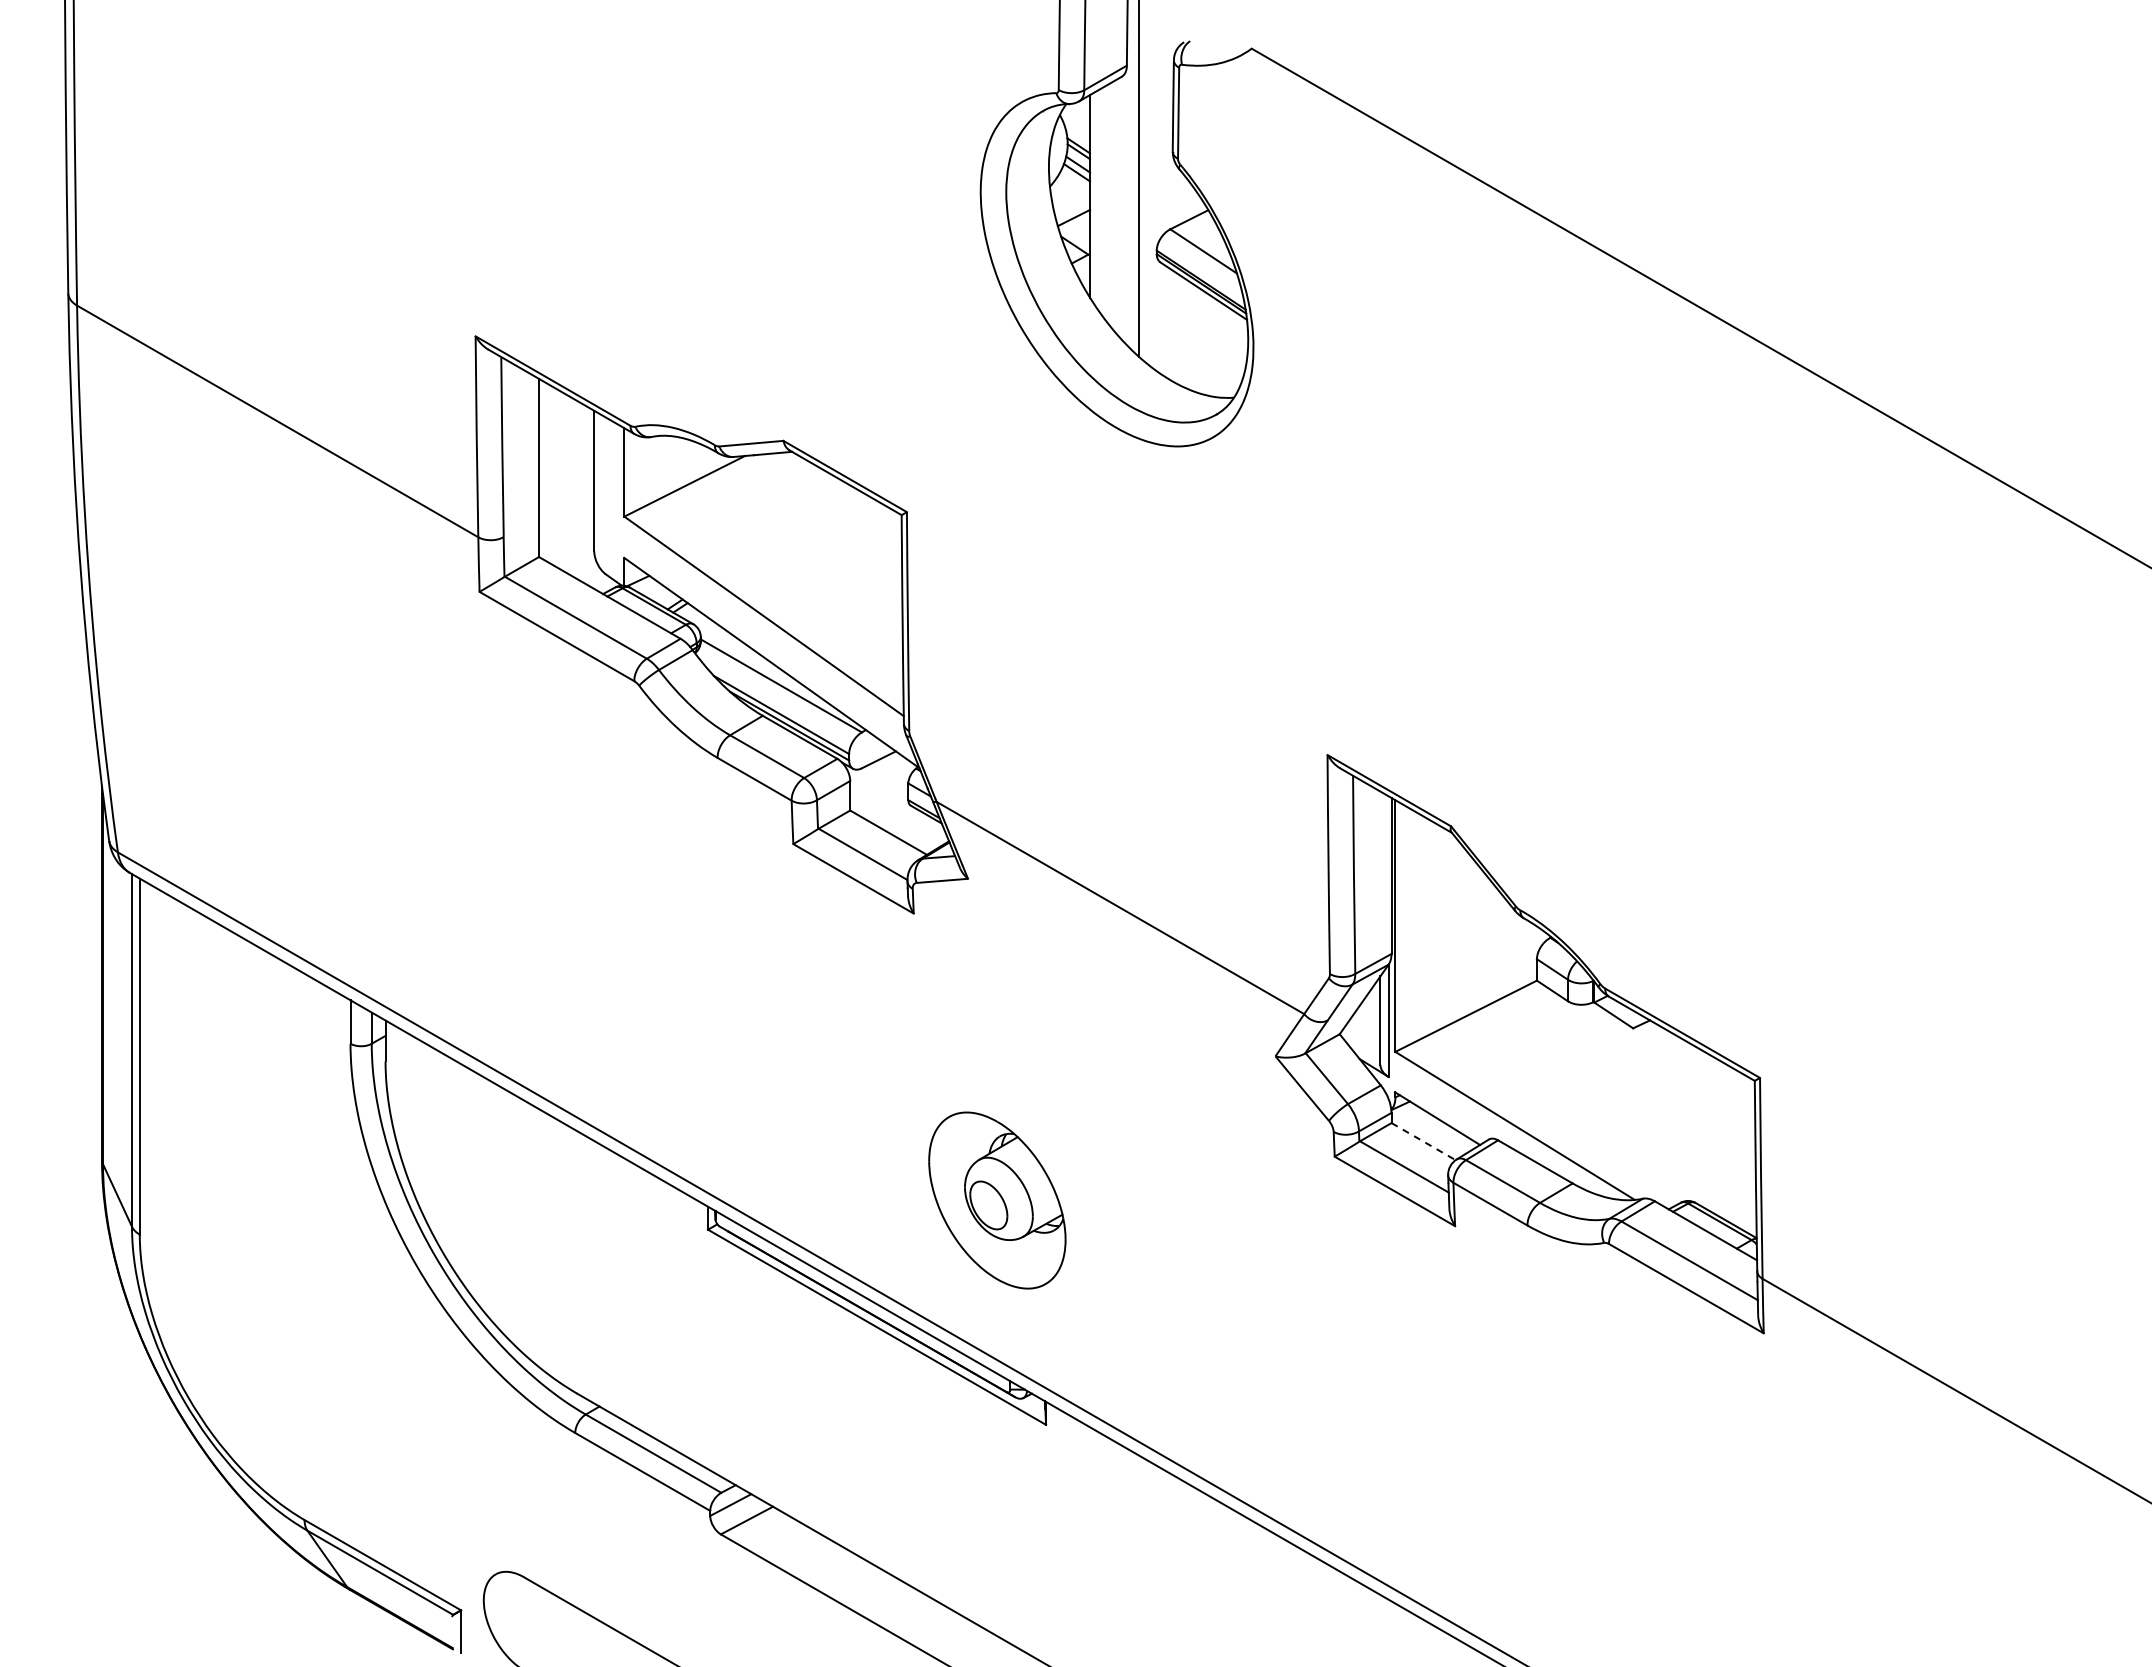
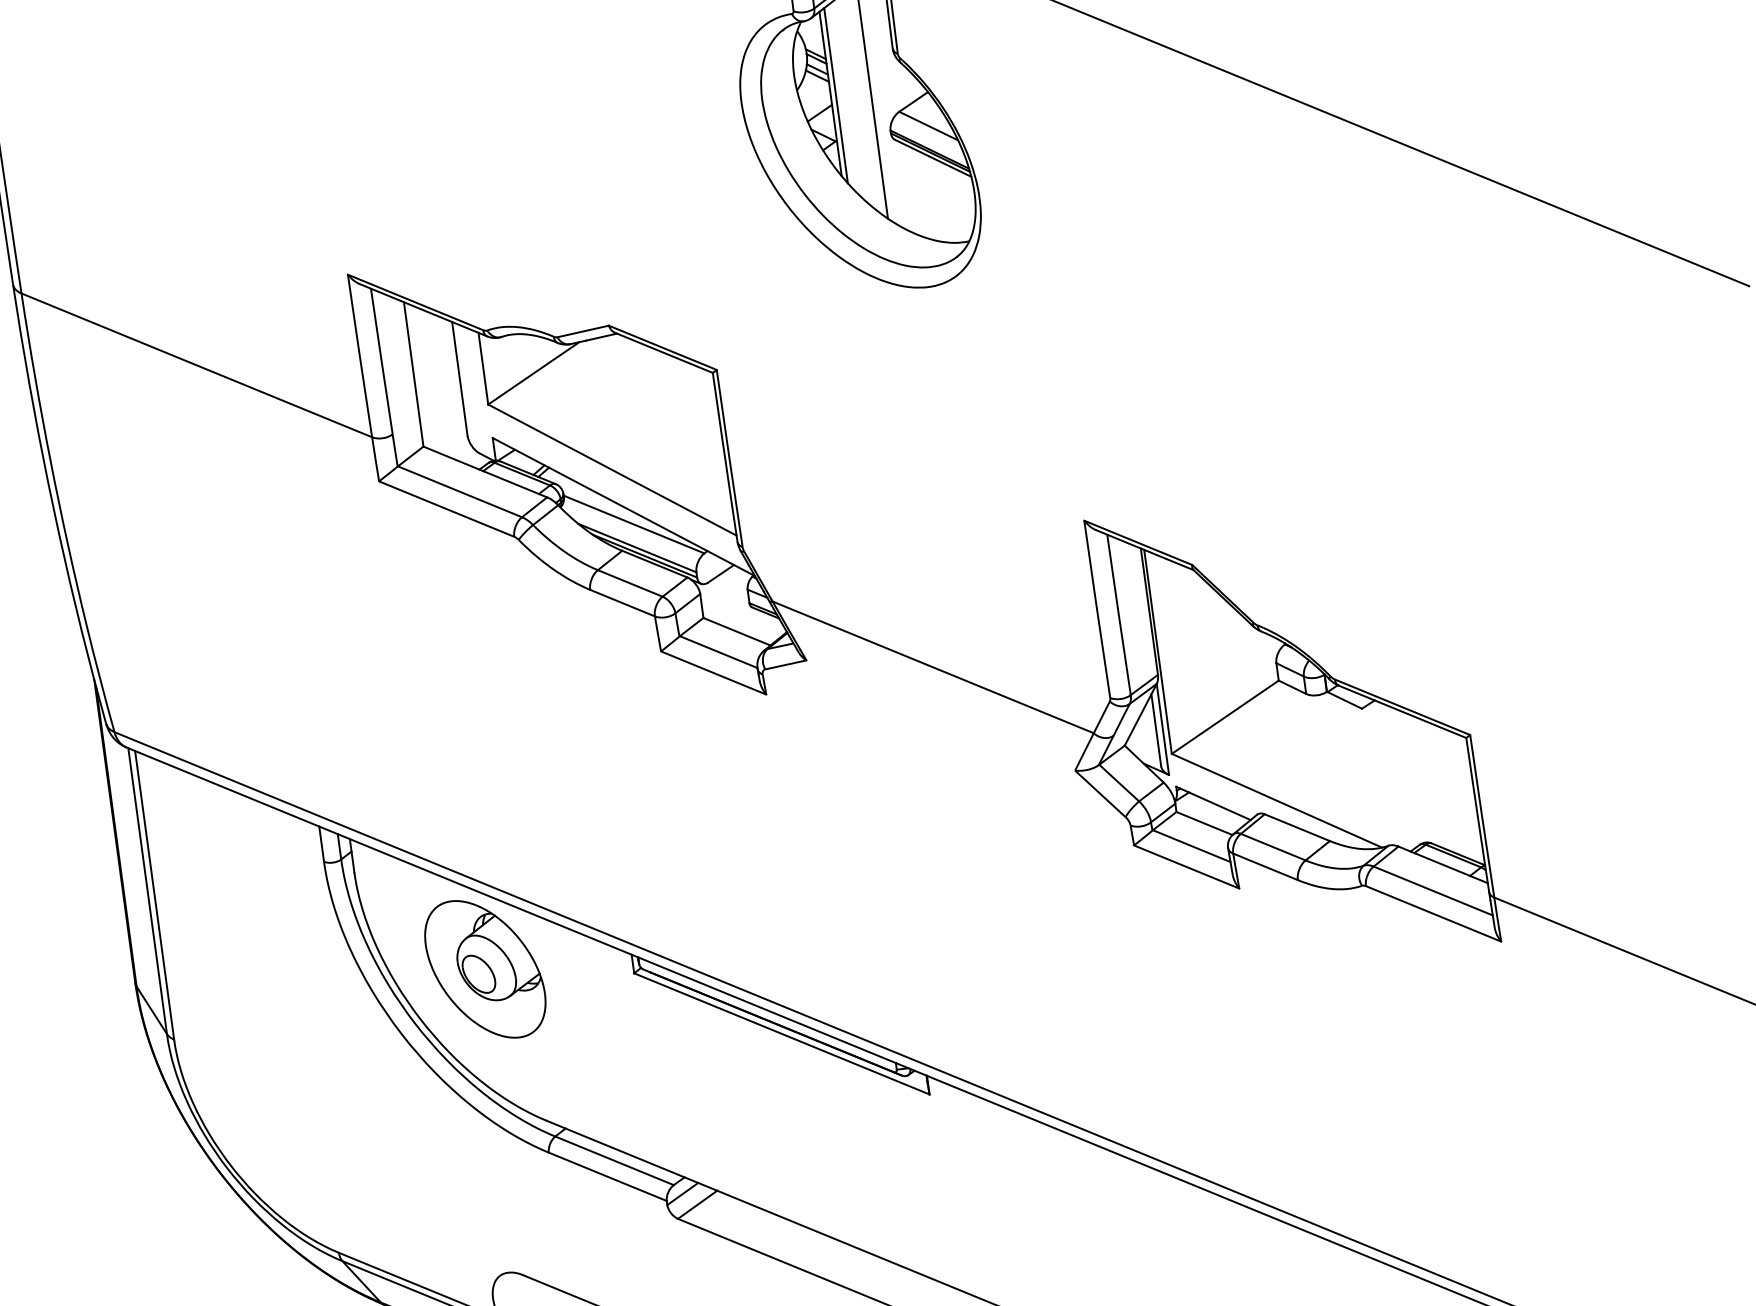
line: (1096, 199) -> (836, 95), added
line: (1424, 1141) -> (1205, 823), dashed -> solid
part: (997, 1200) -> (485, 969), moved

